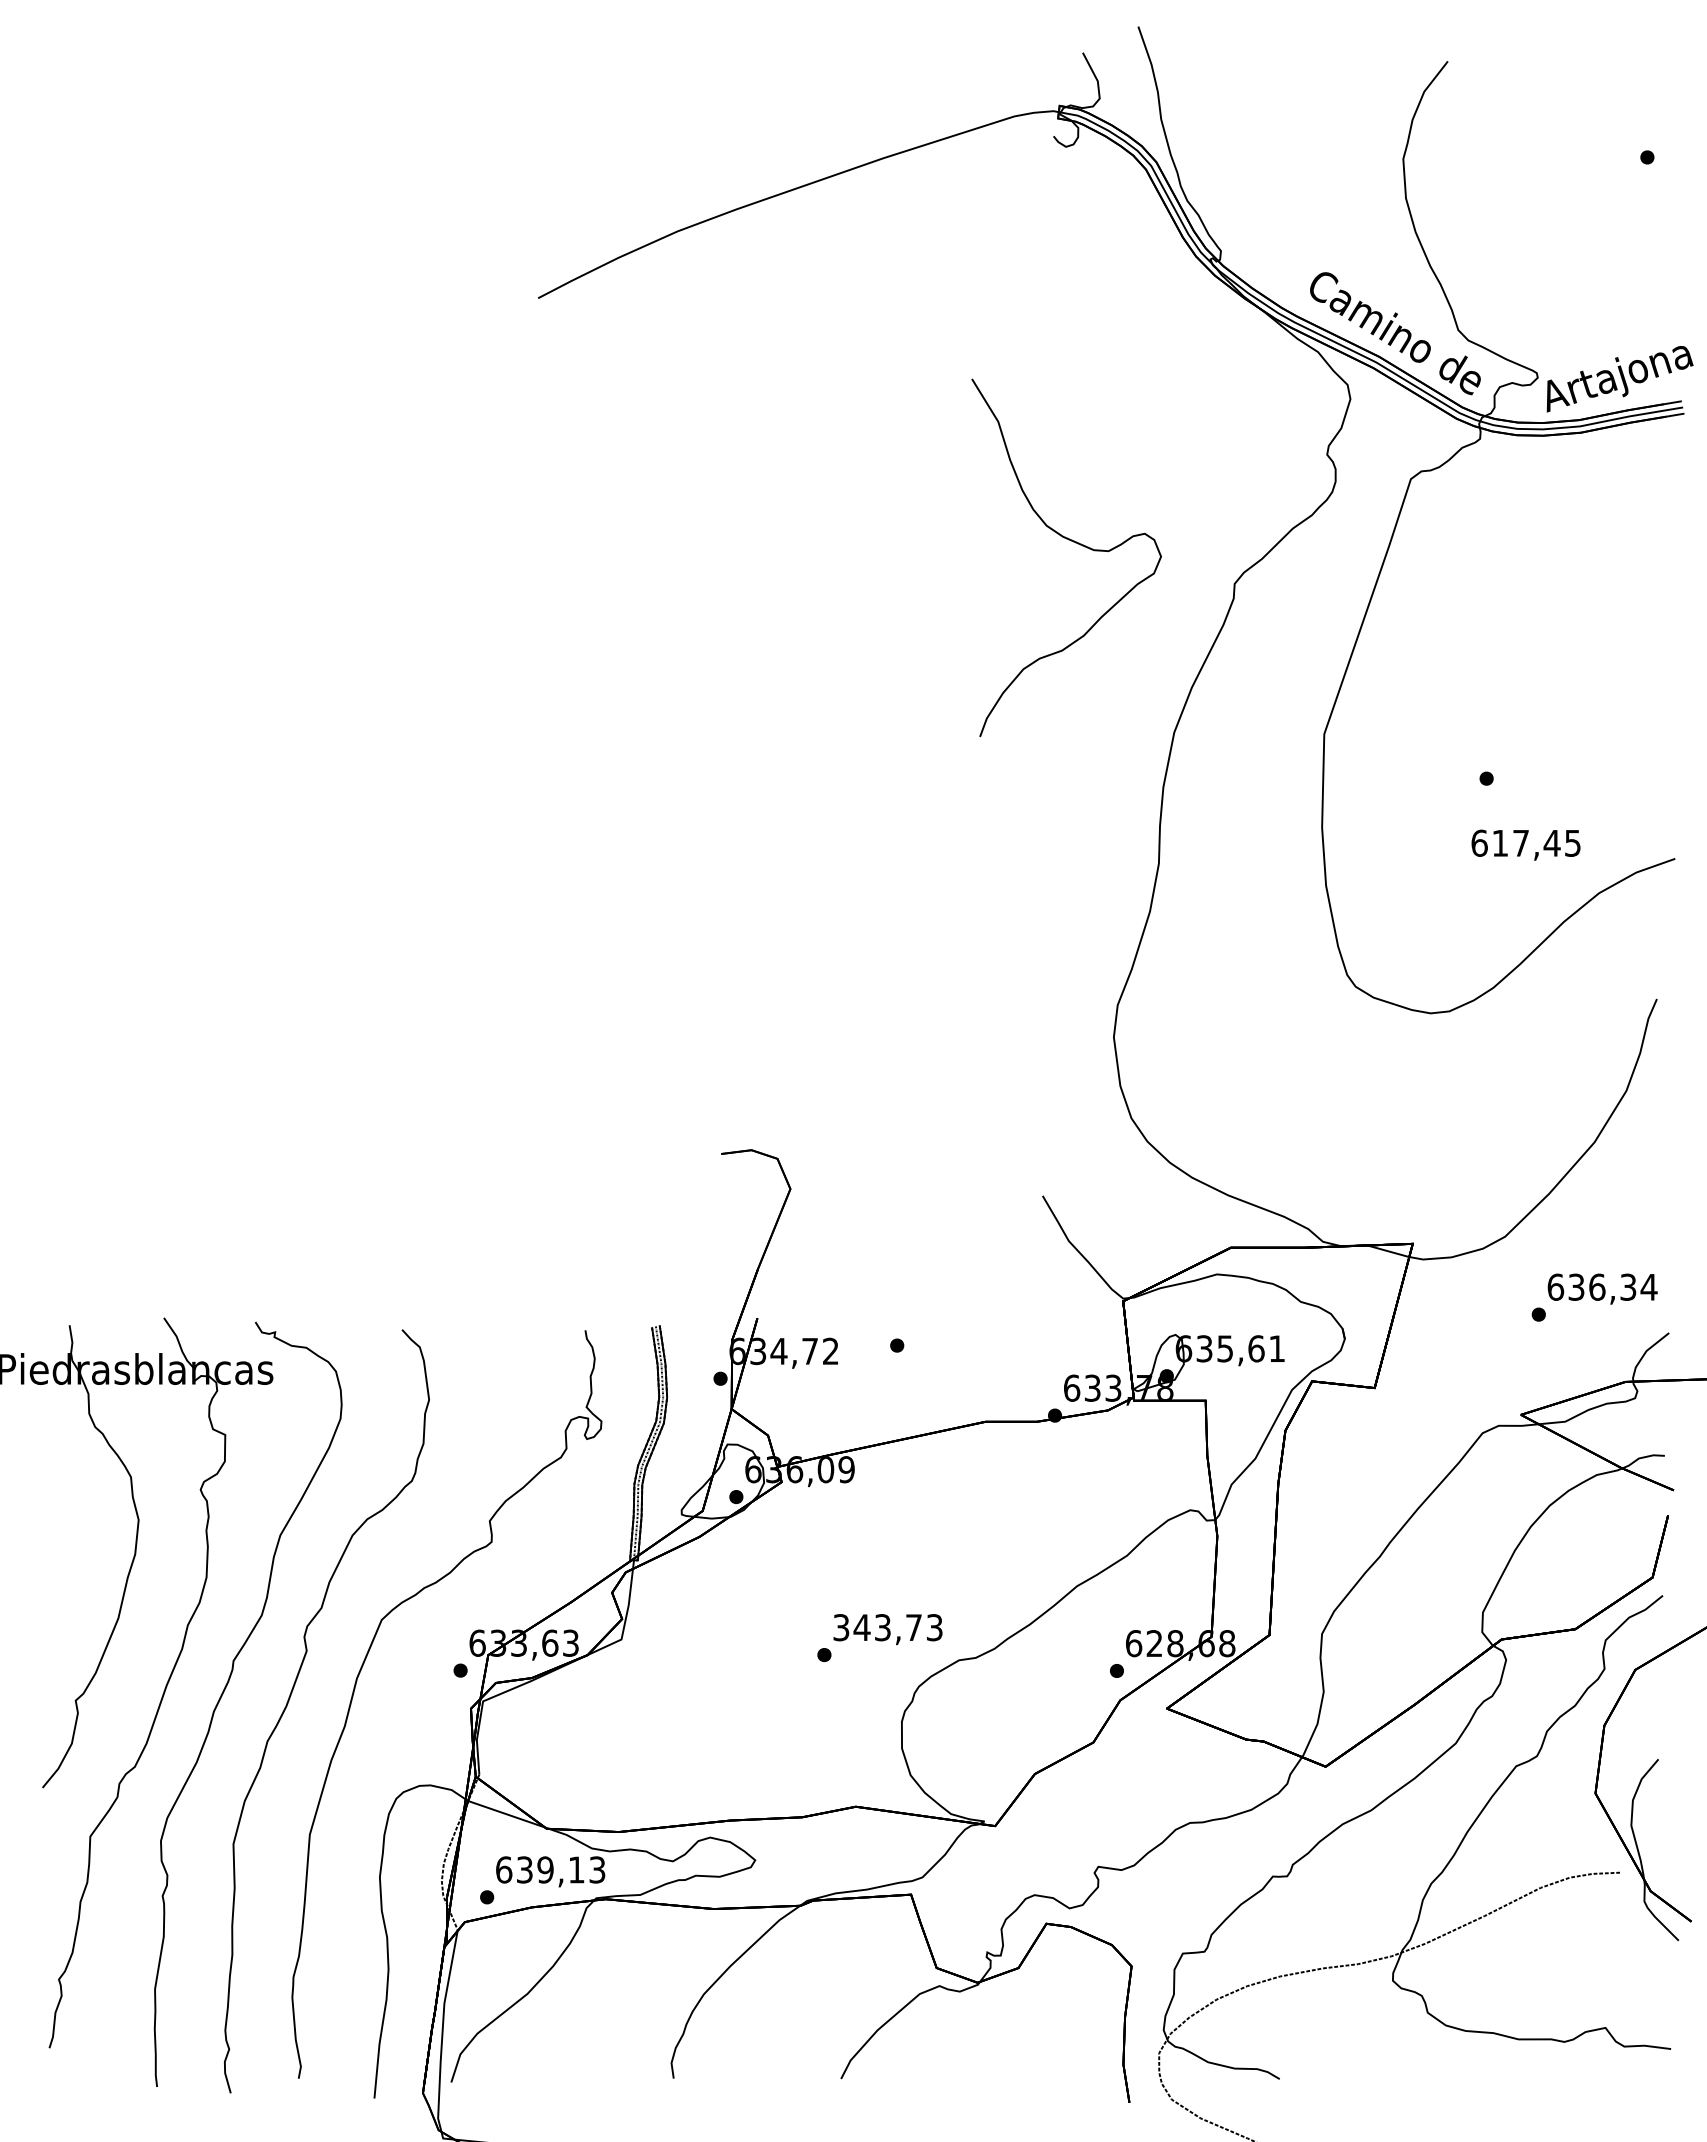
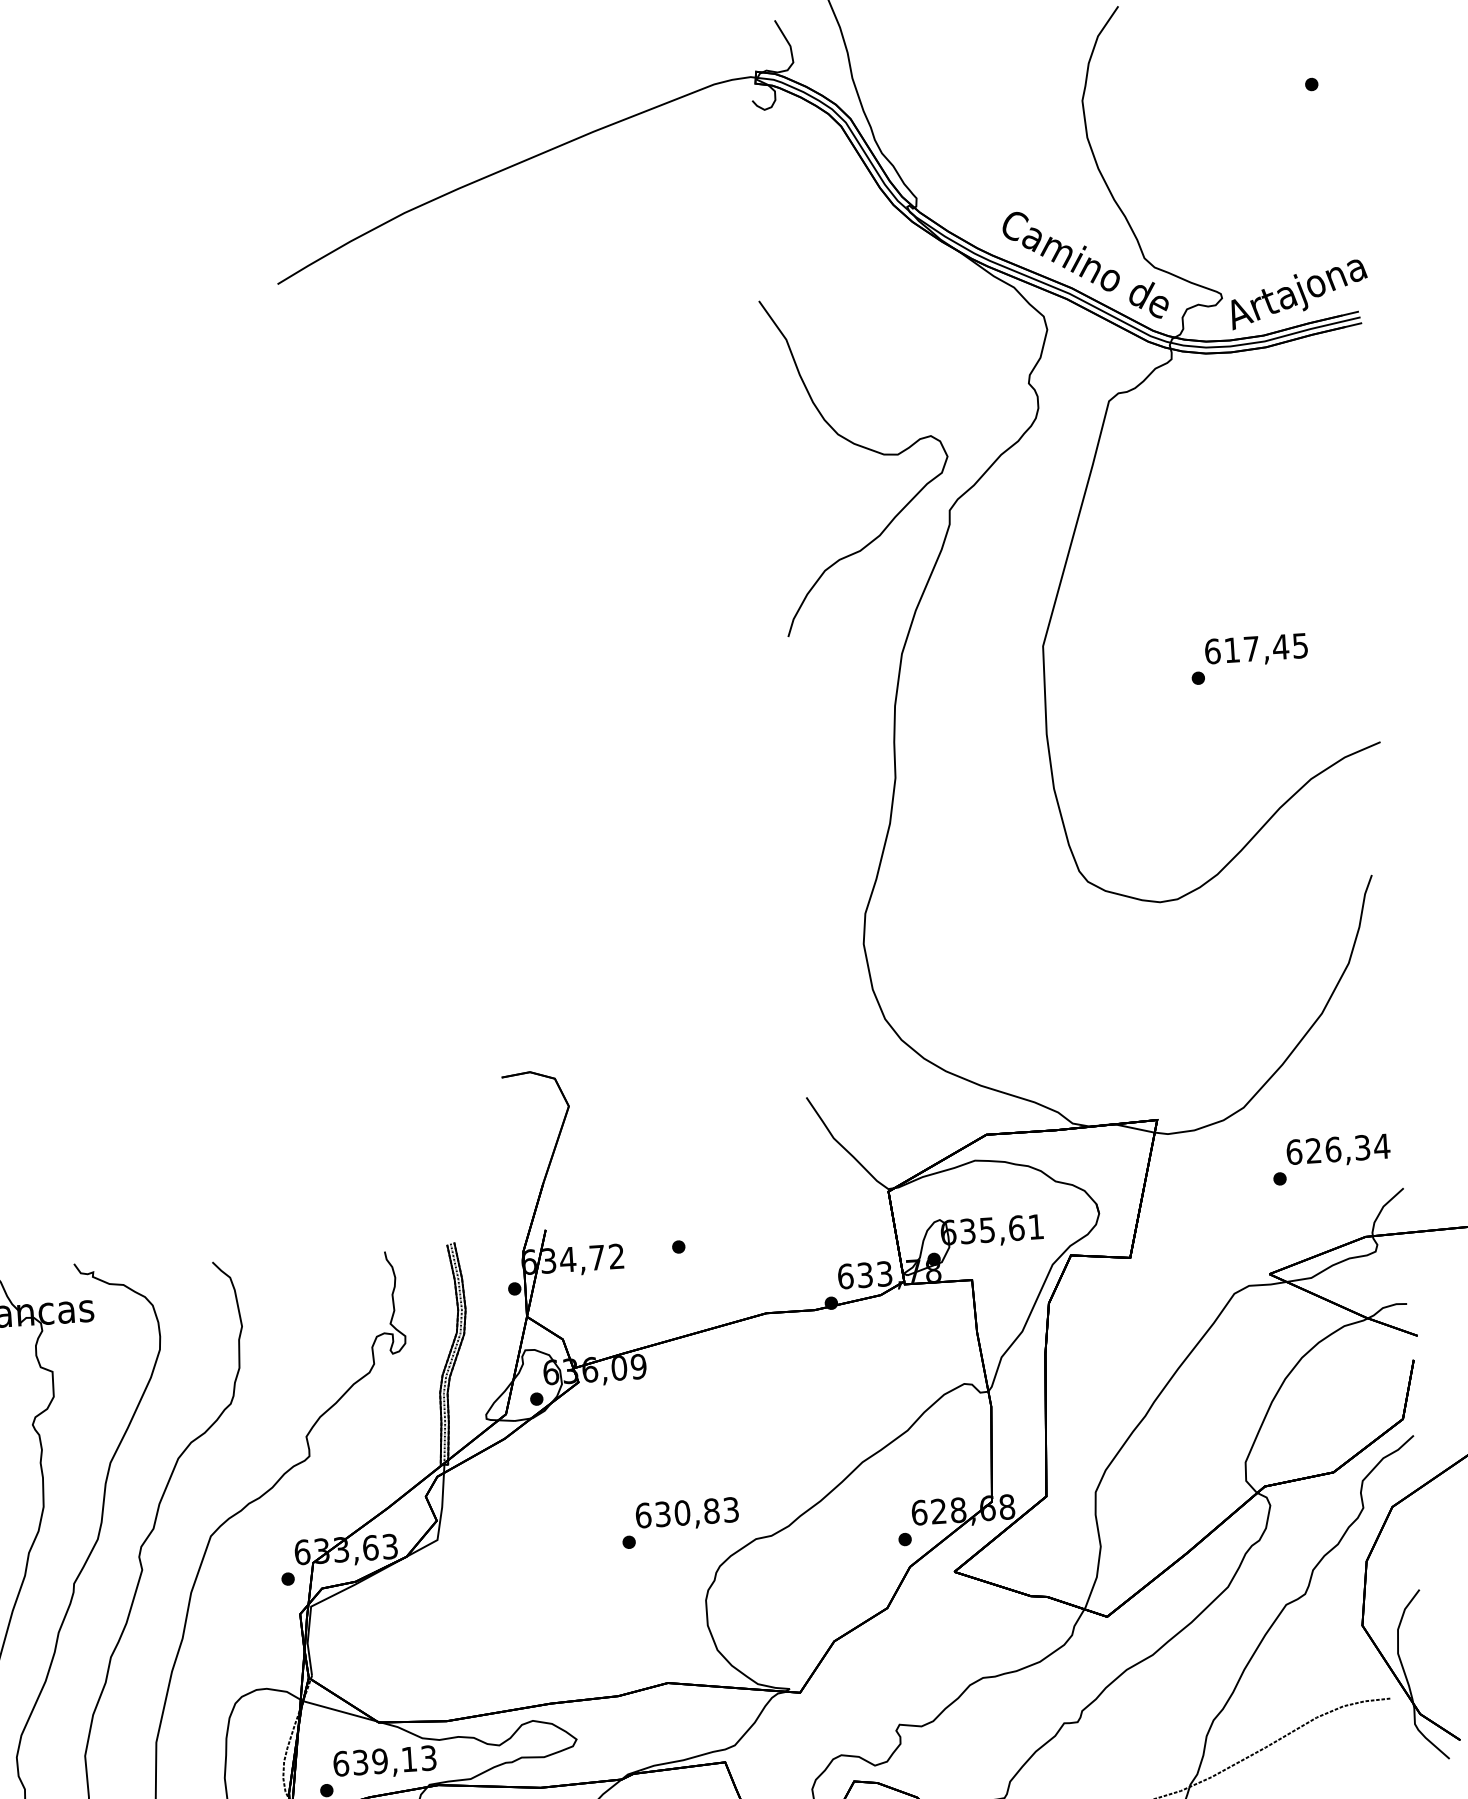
curve: (1073, 542) -> (864, 448), moved
text: (1525, 844) -> (1255, 649), moved
text: (1576, 1287) -> (1313, 1151), 636,34 -> 626,34
text: (877, 1627) -> (677, 1513), 343,73 -> 630,83

